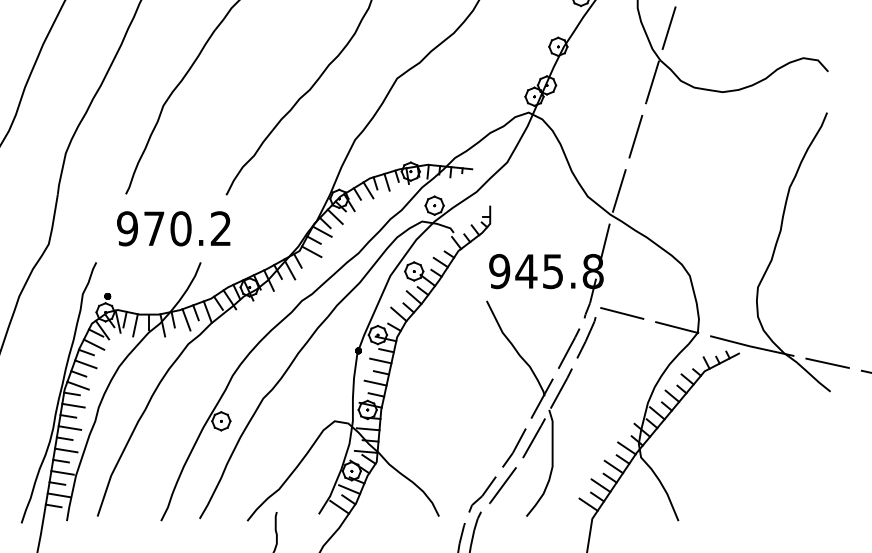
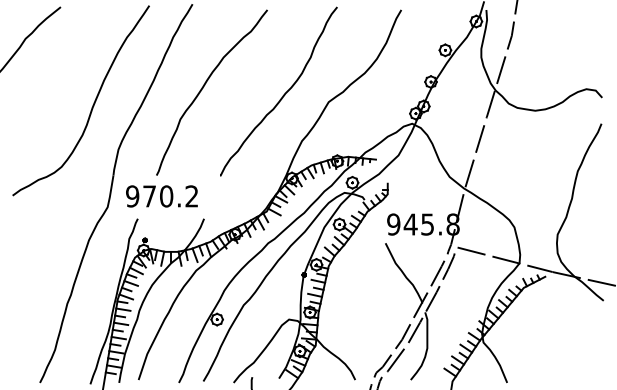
text: (172, 228) -> (161, 196), moved

